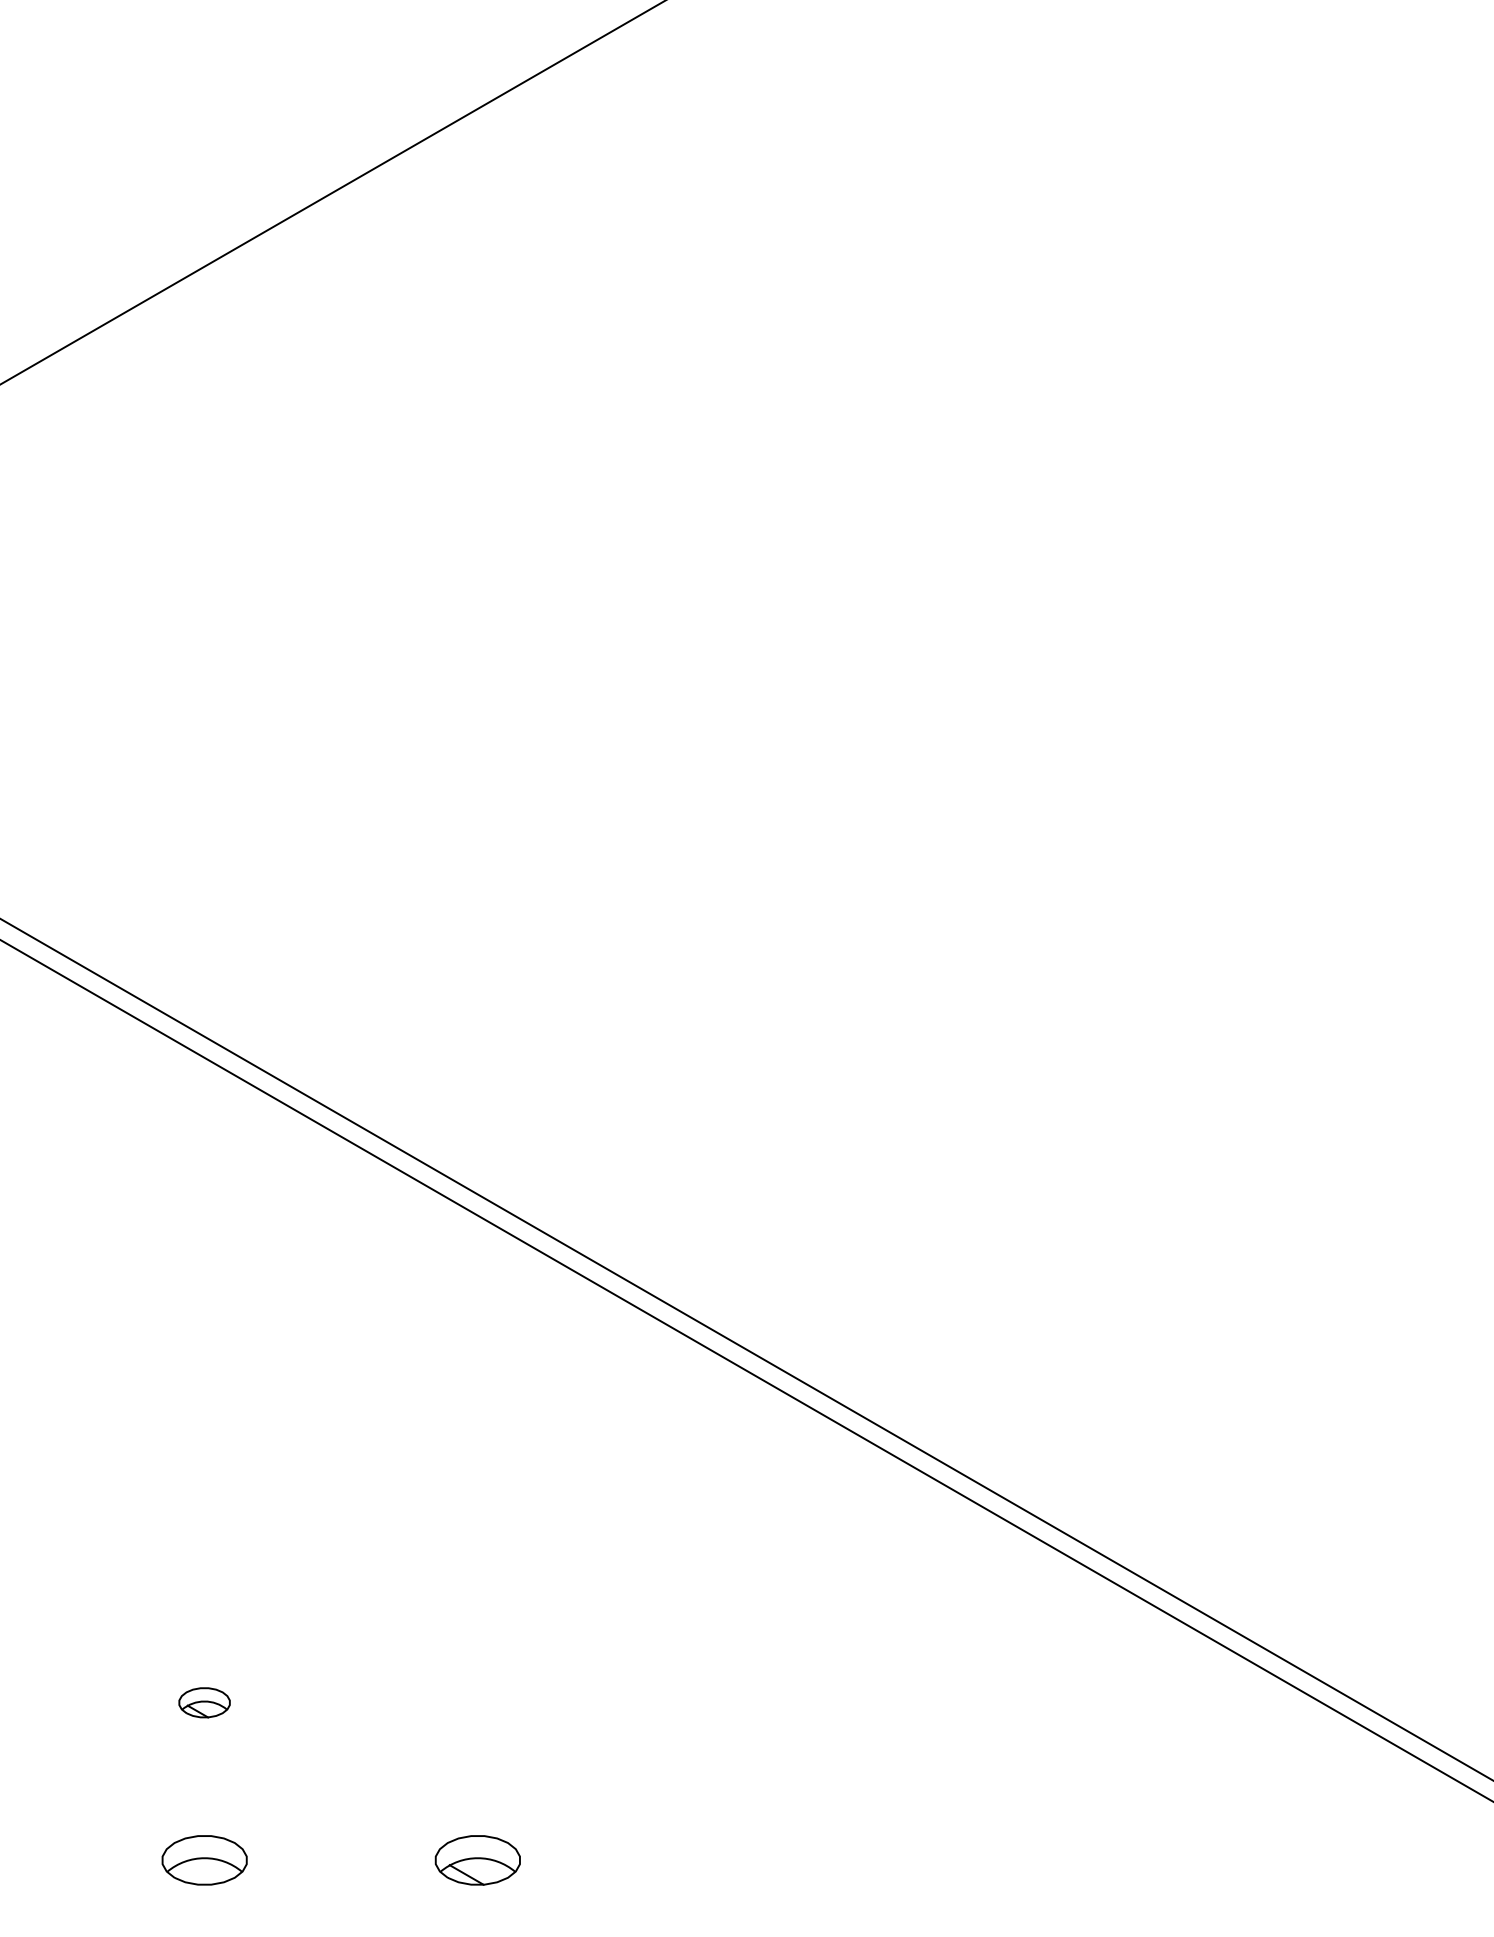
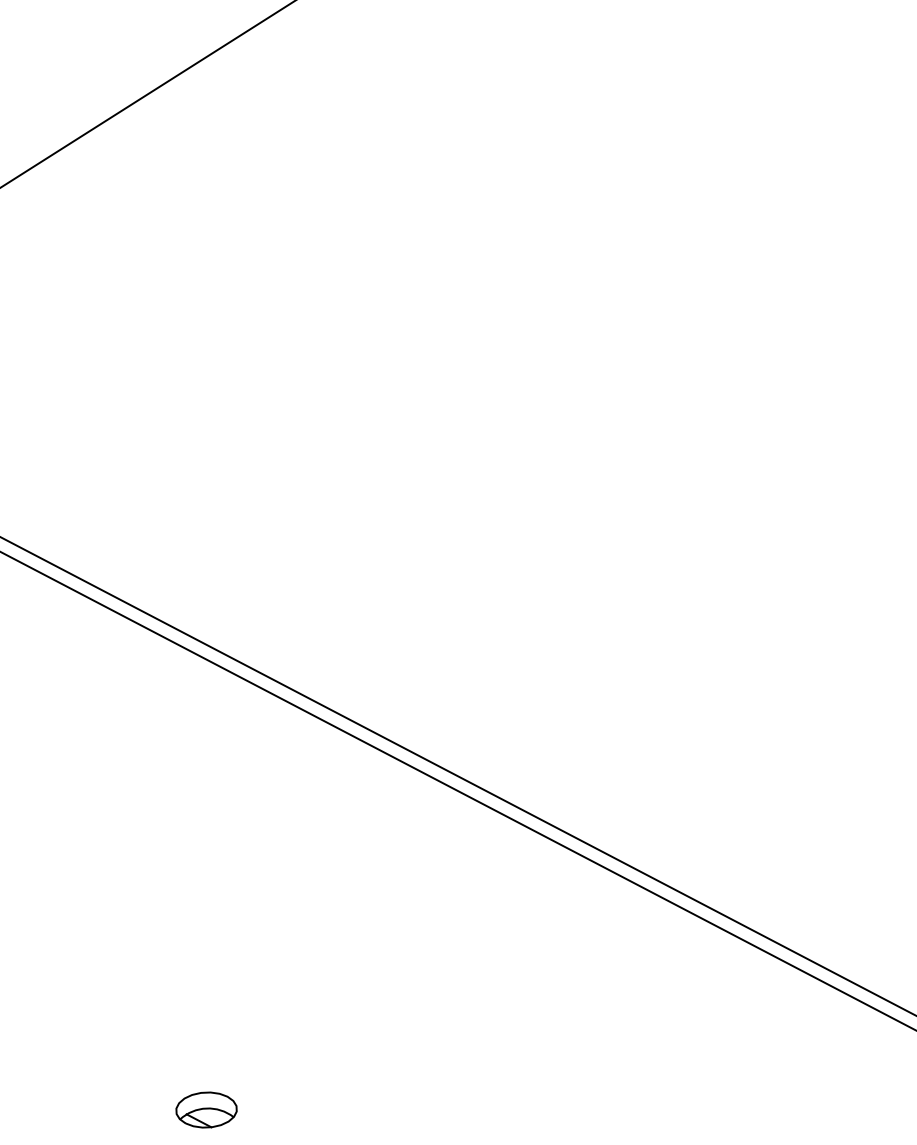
part: (204, 1702) -> (206, 1109), size x1.67

